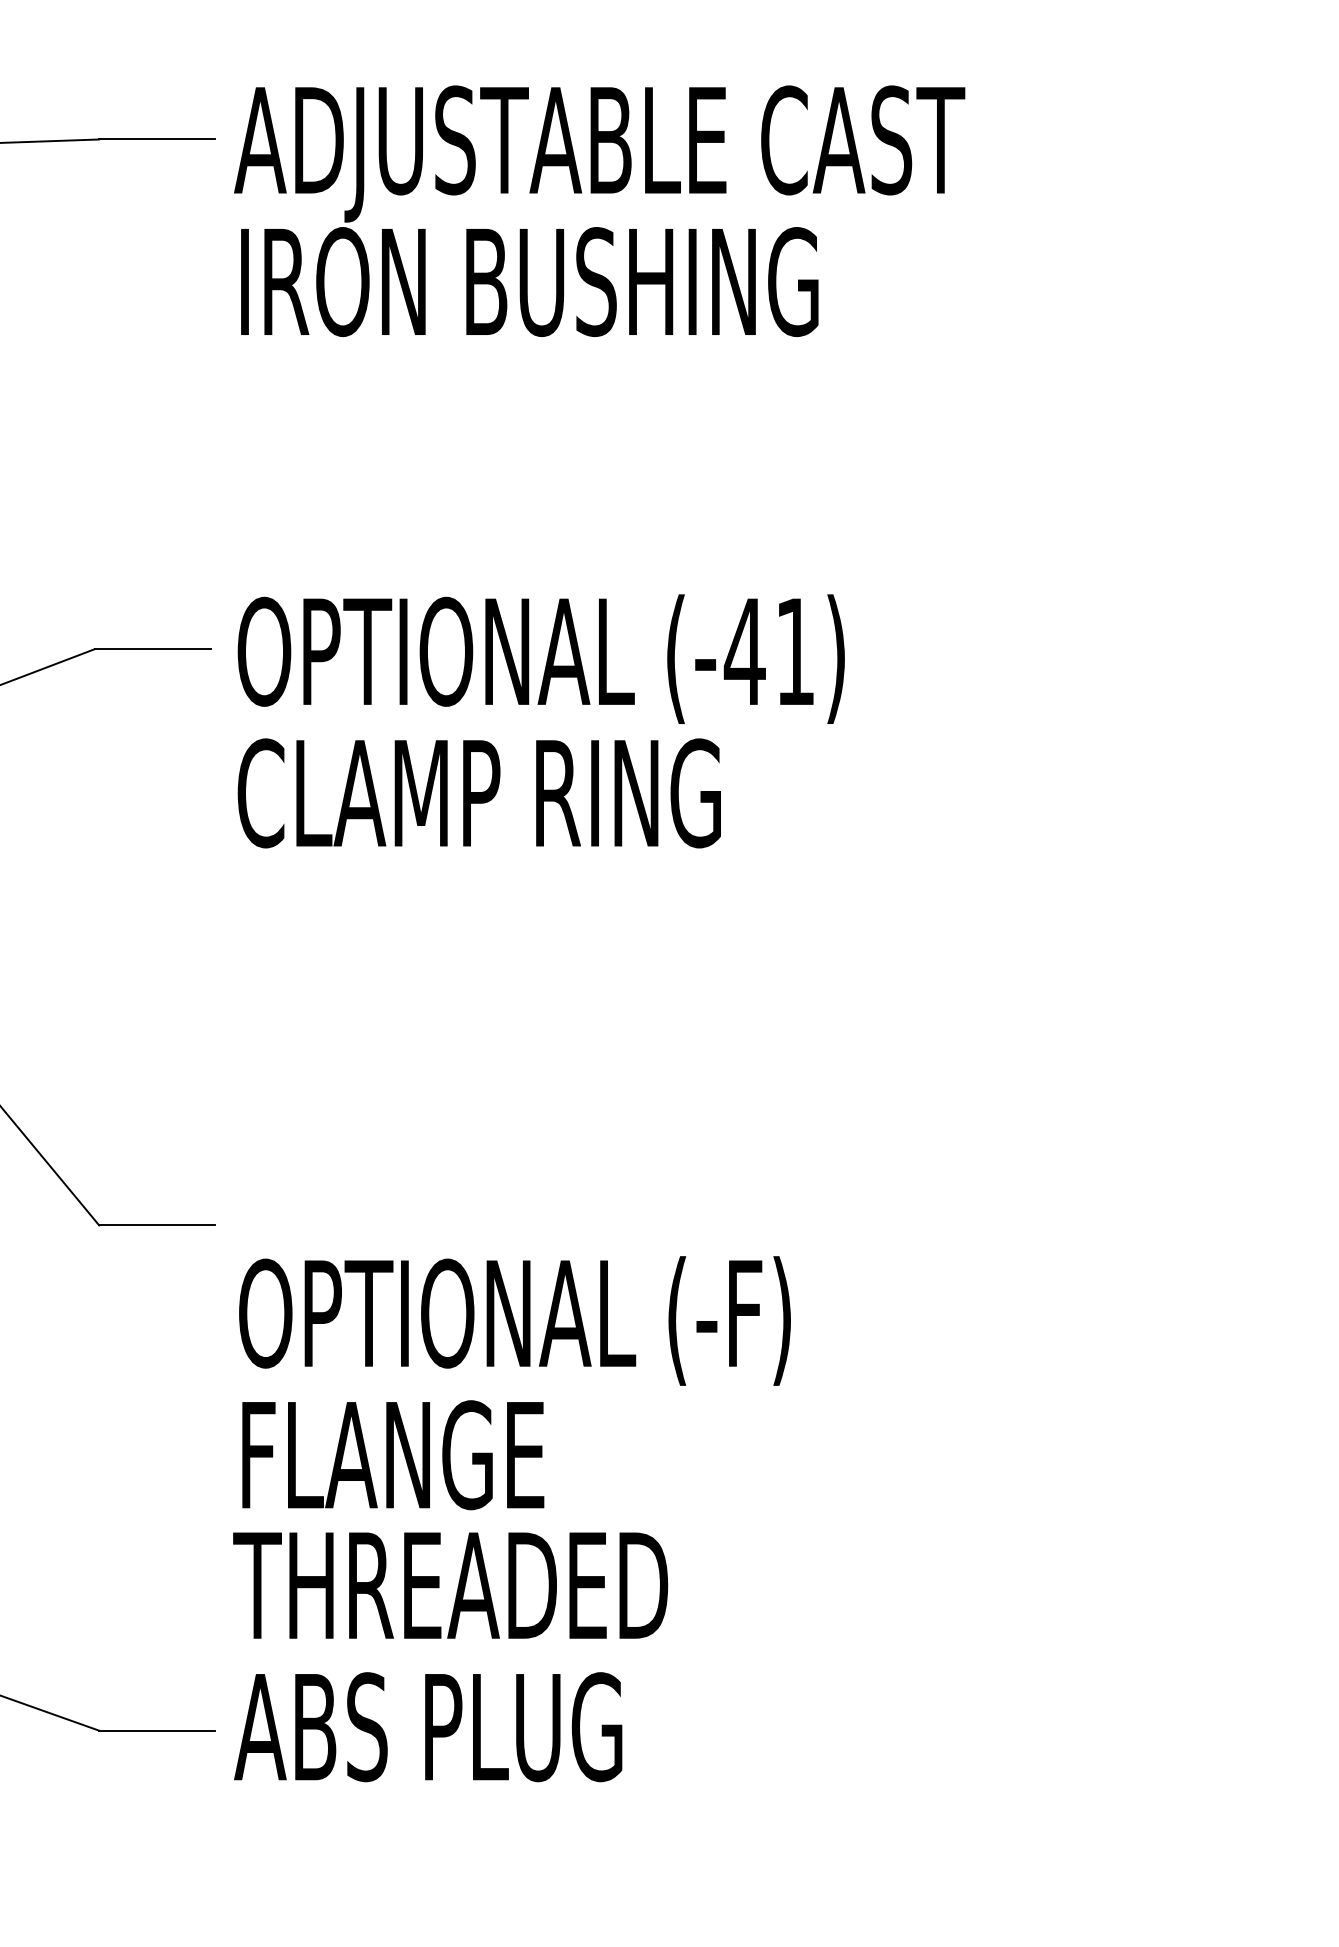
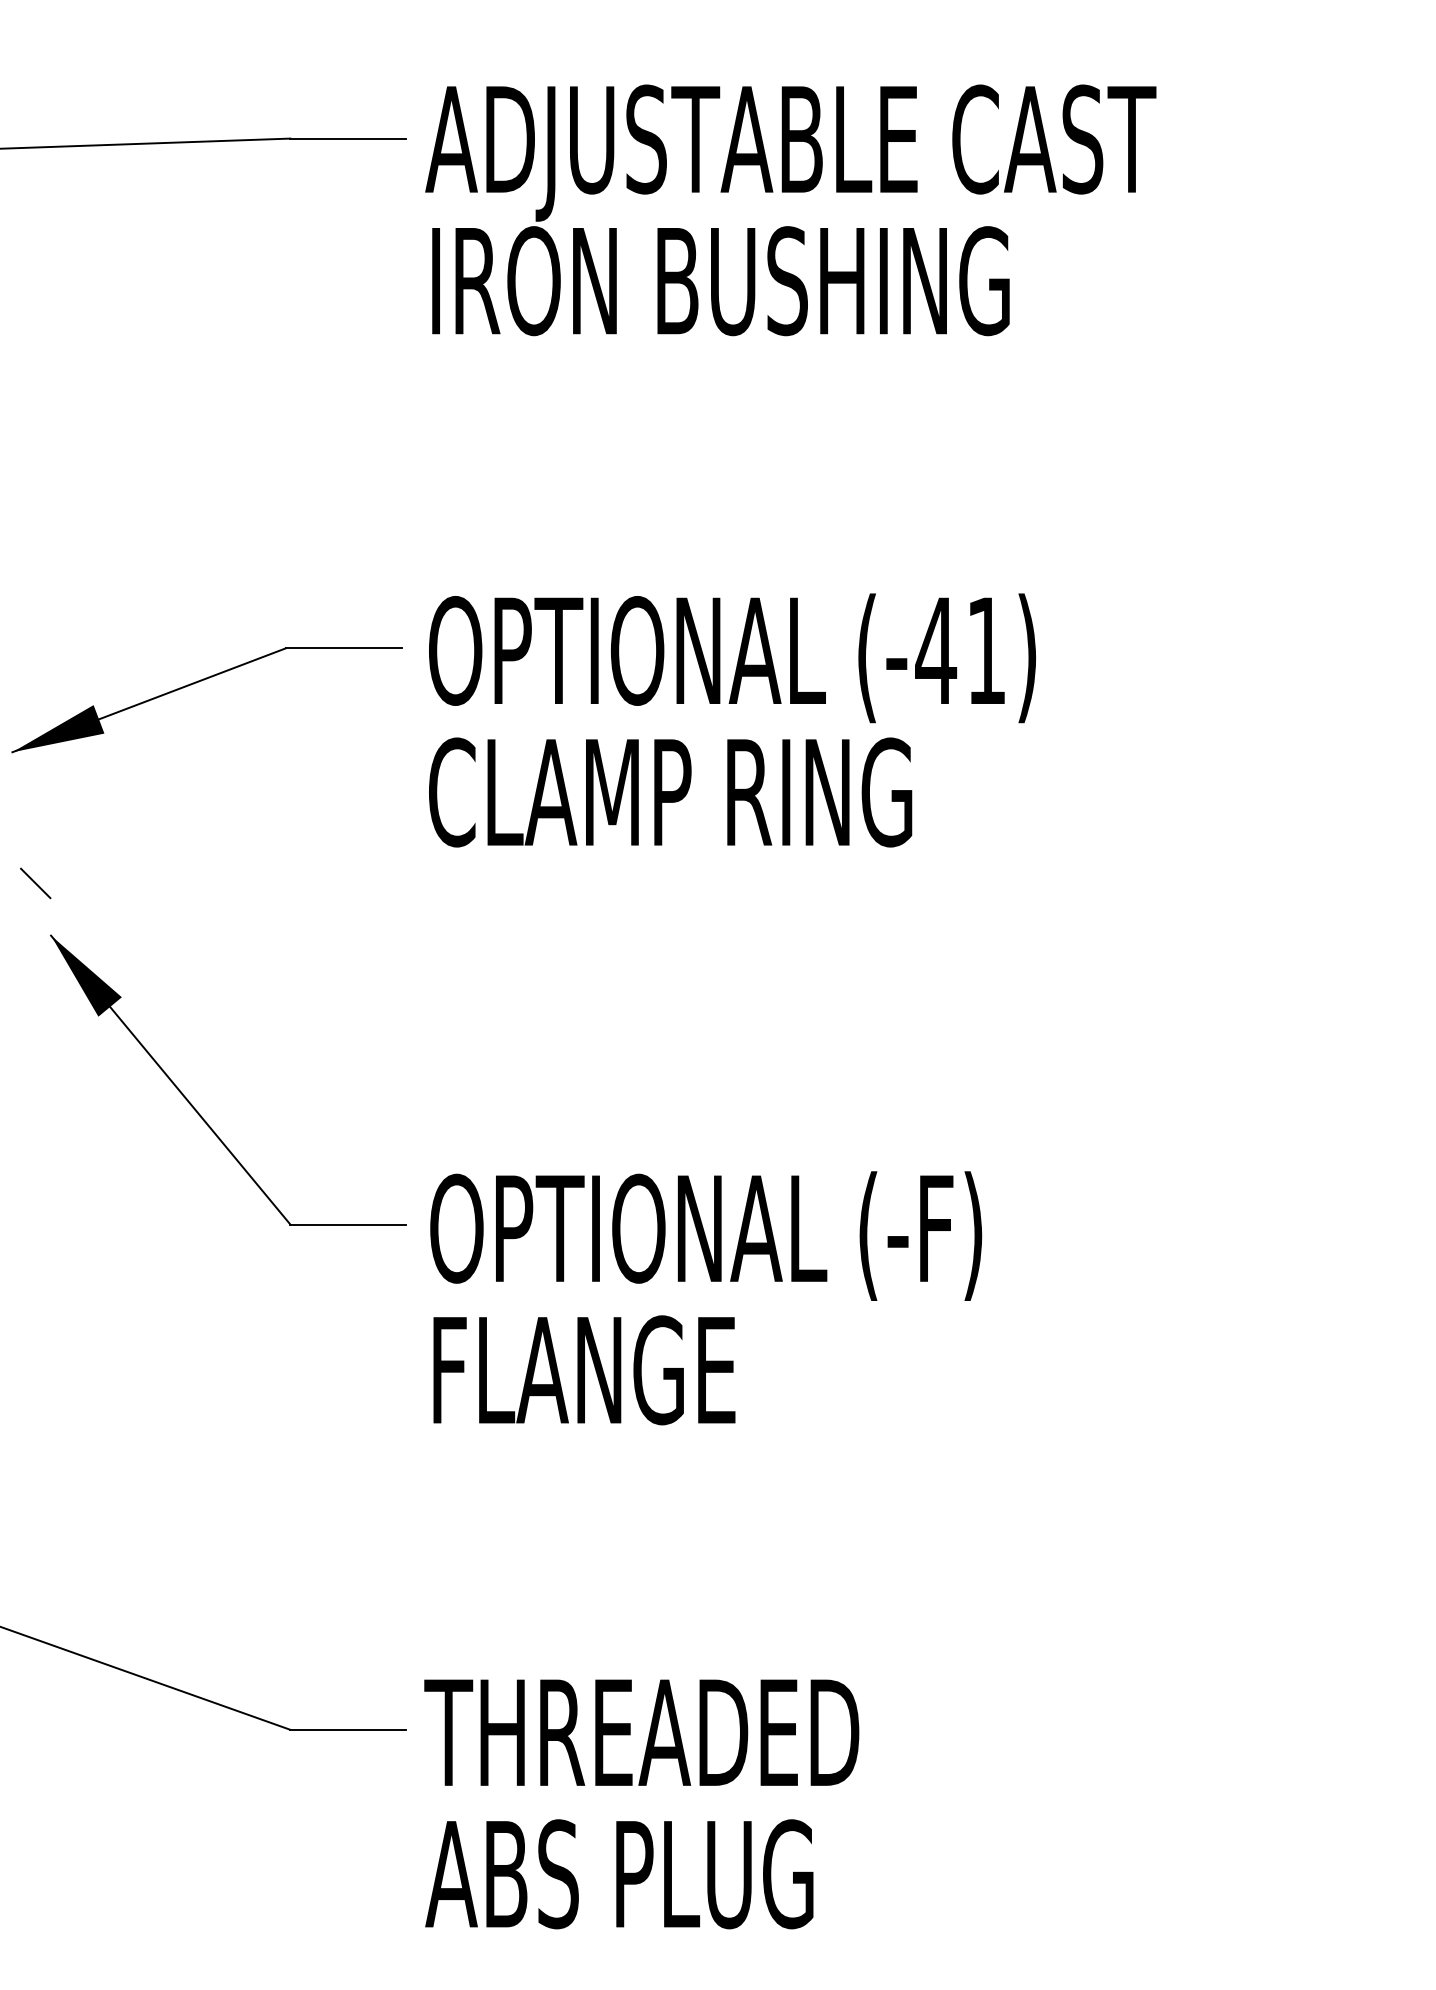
text: (515, 1383) -> (706, 1298), moved
text: (450, 1657) -> (641, 1804), moved

